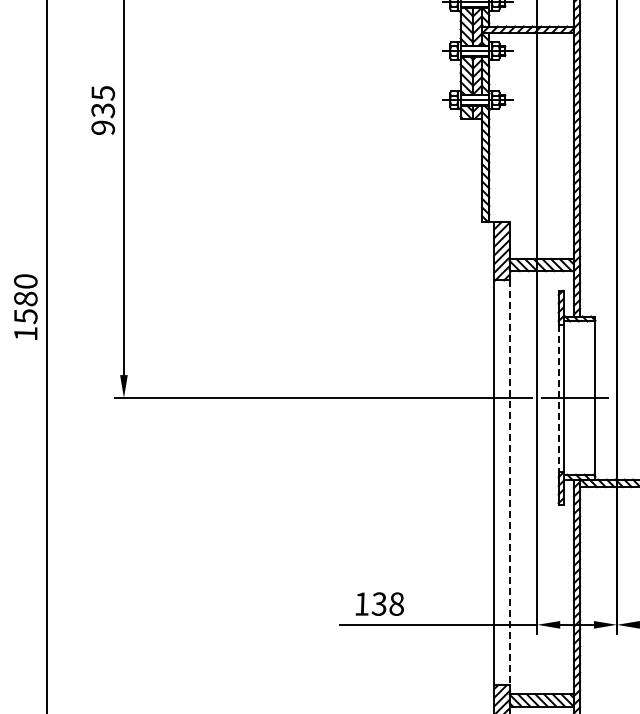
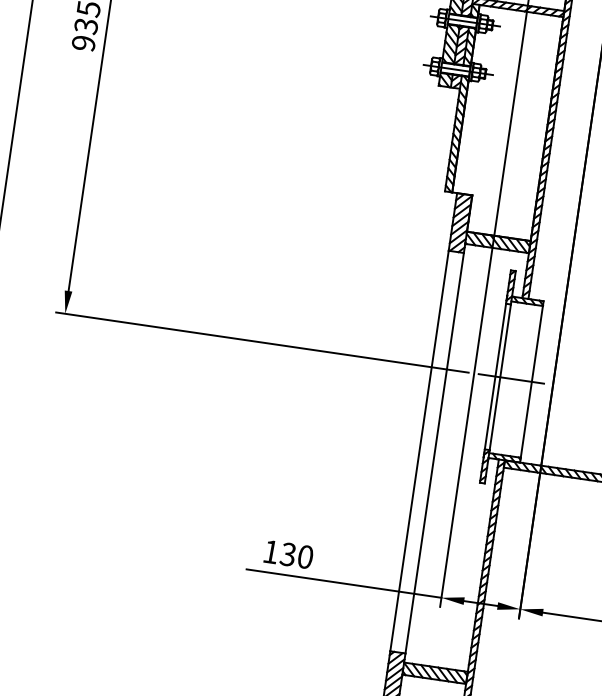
line: (558, 398) -> (495, 376), dashed -> solid
line: (509, 483) -> (434, 453), dashed -> solid
text: (396, 604) -> (305, 557), 138 -> 130

